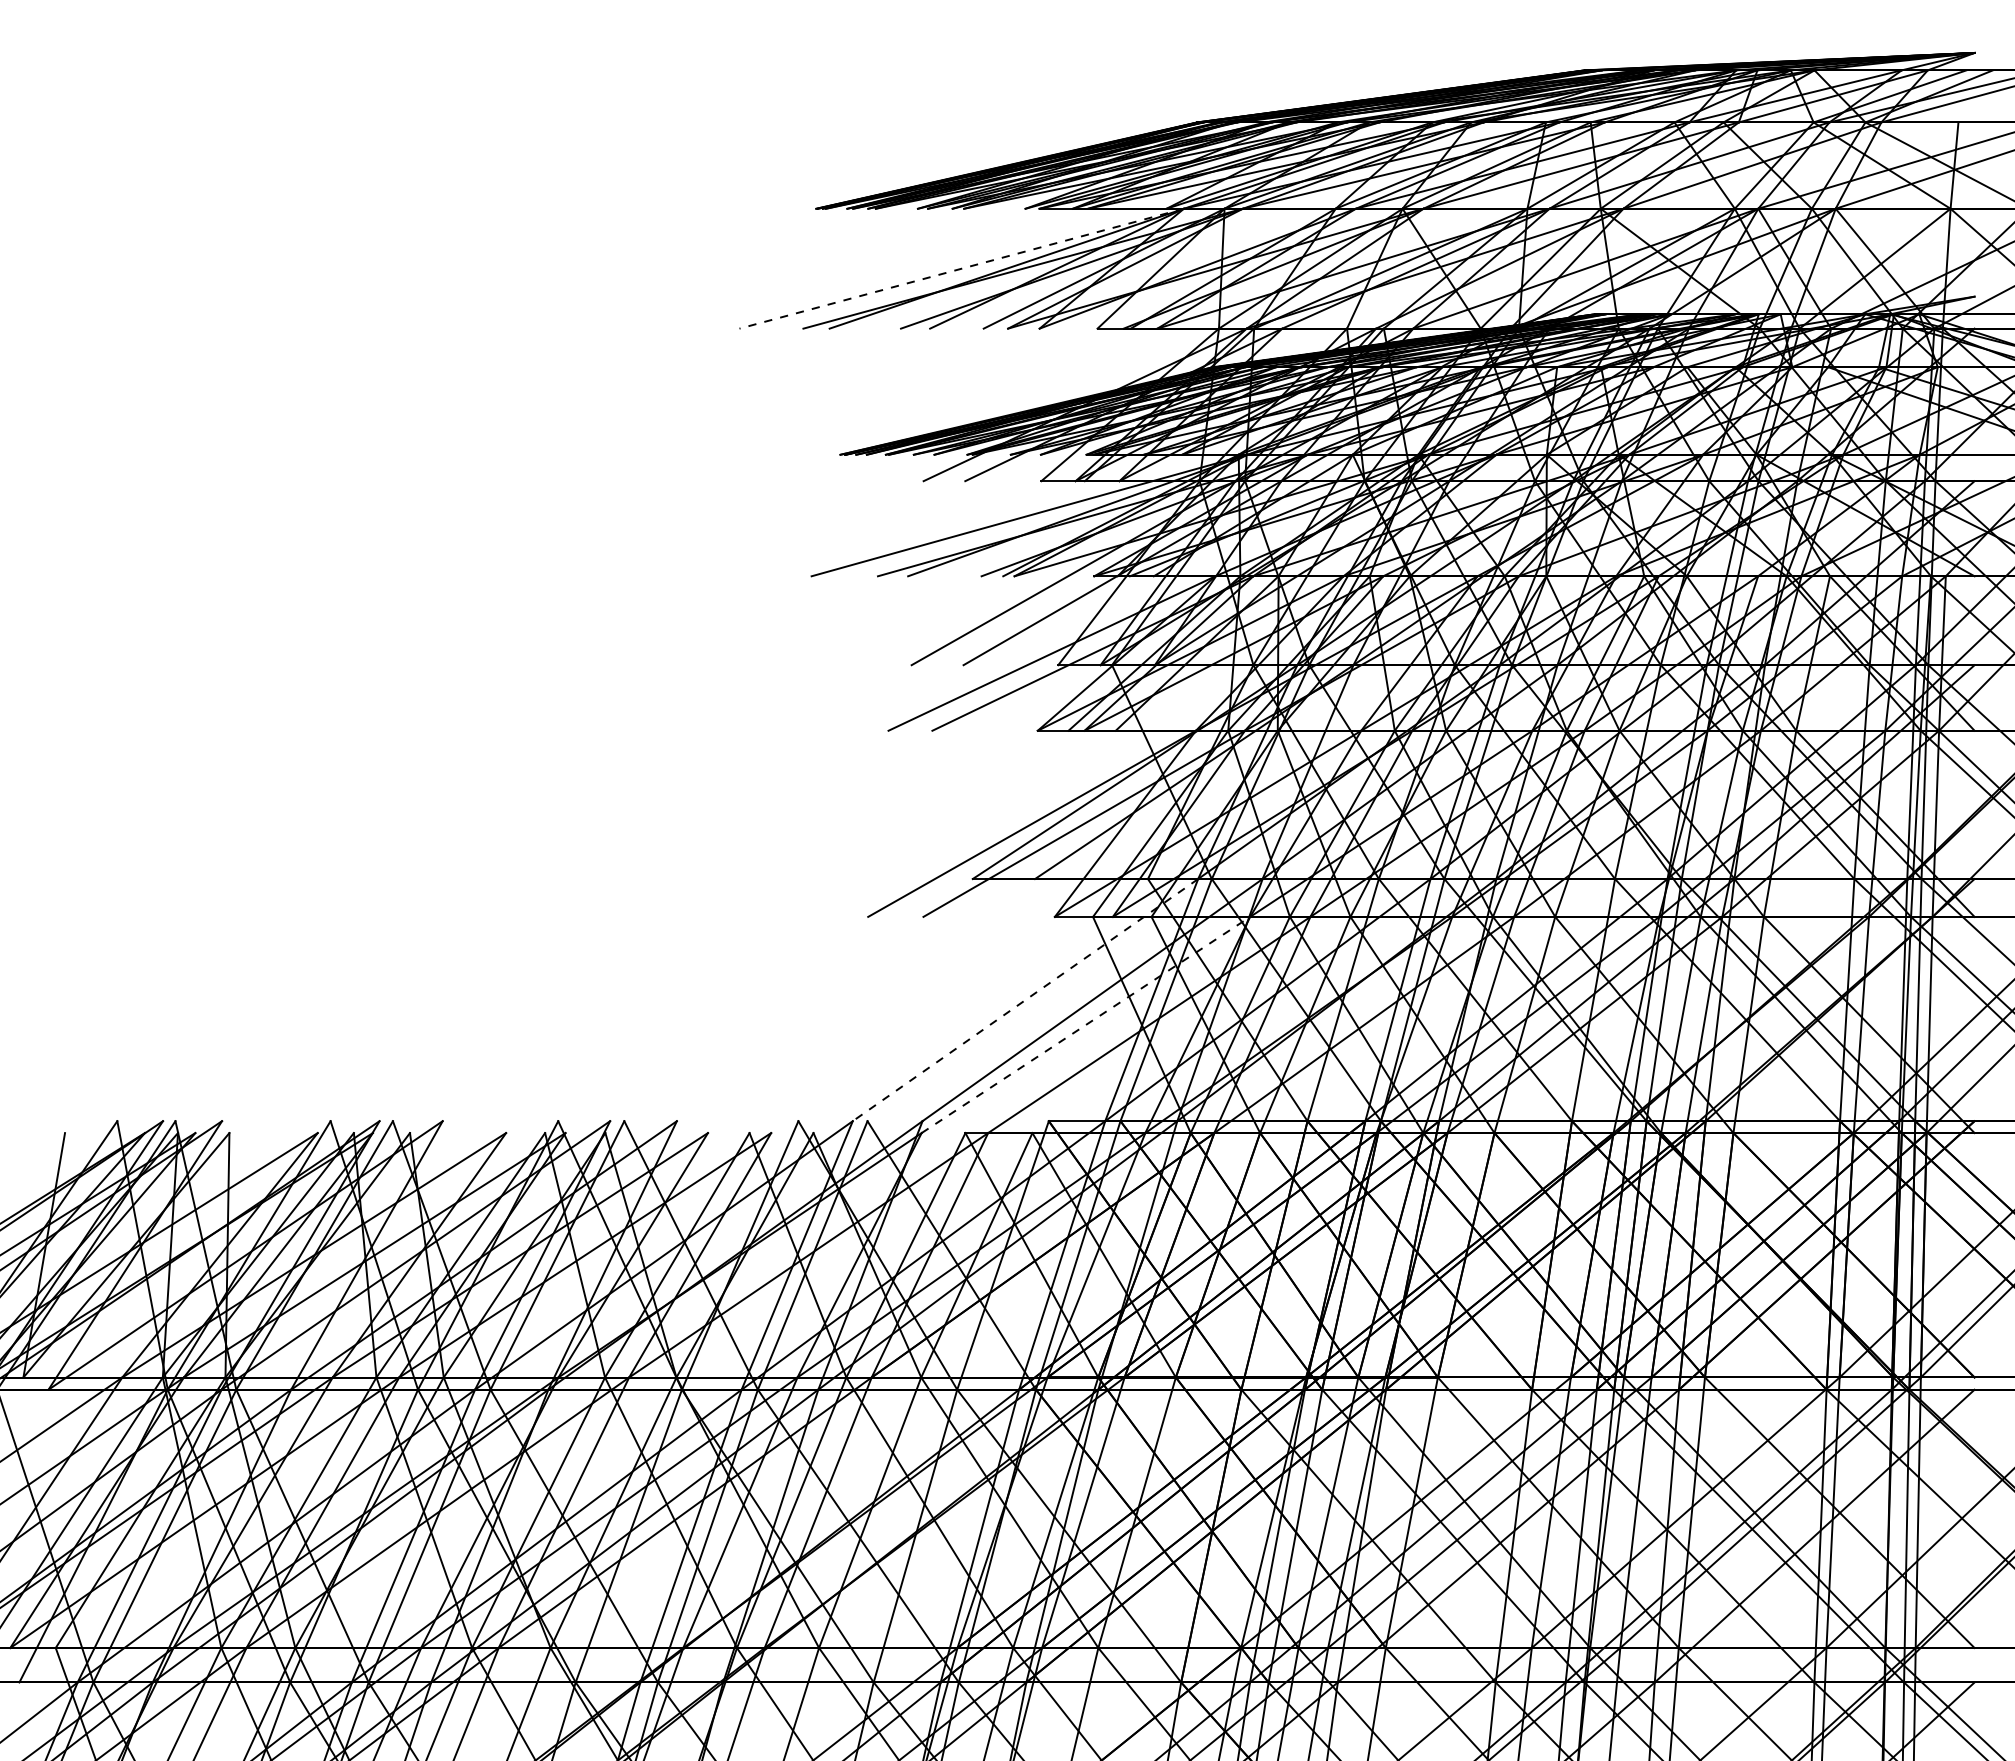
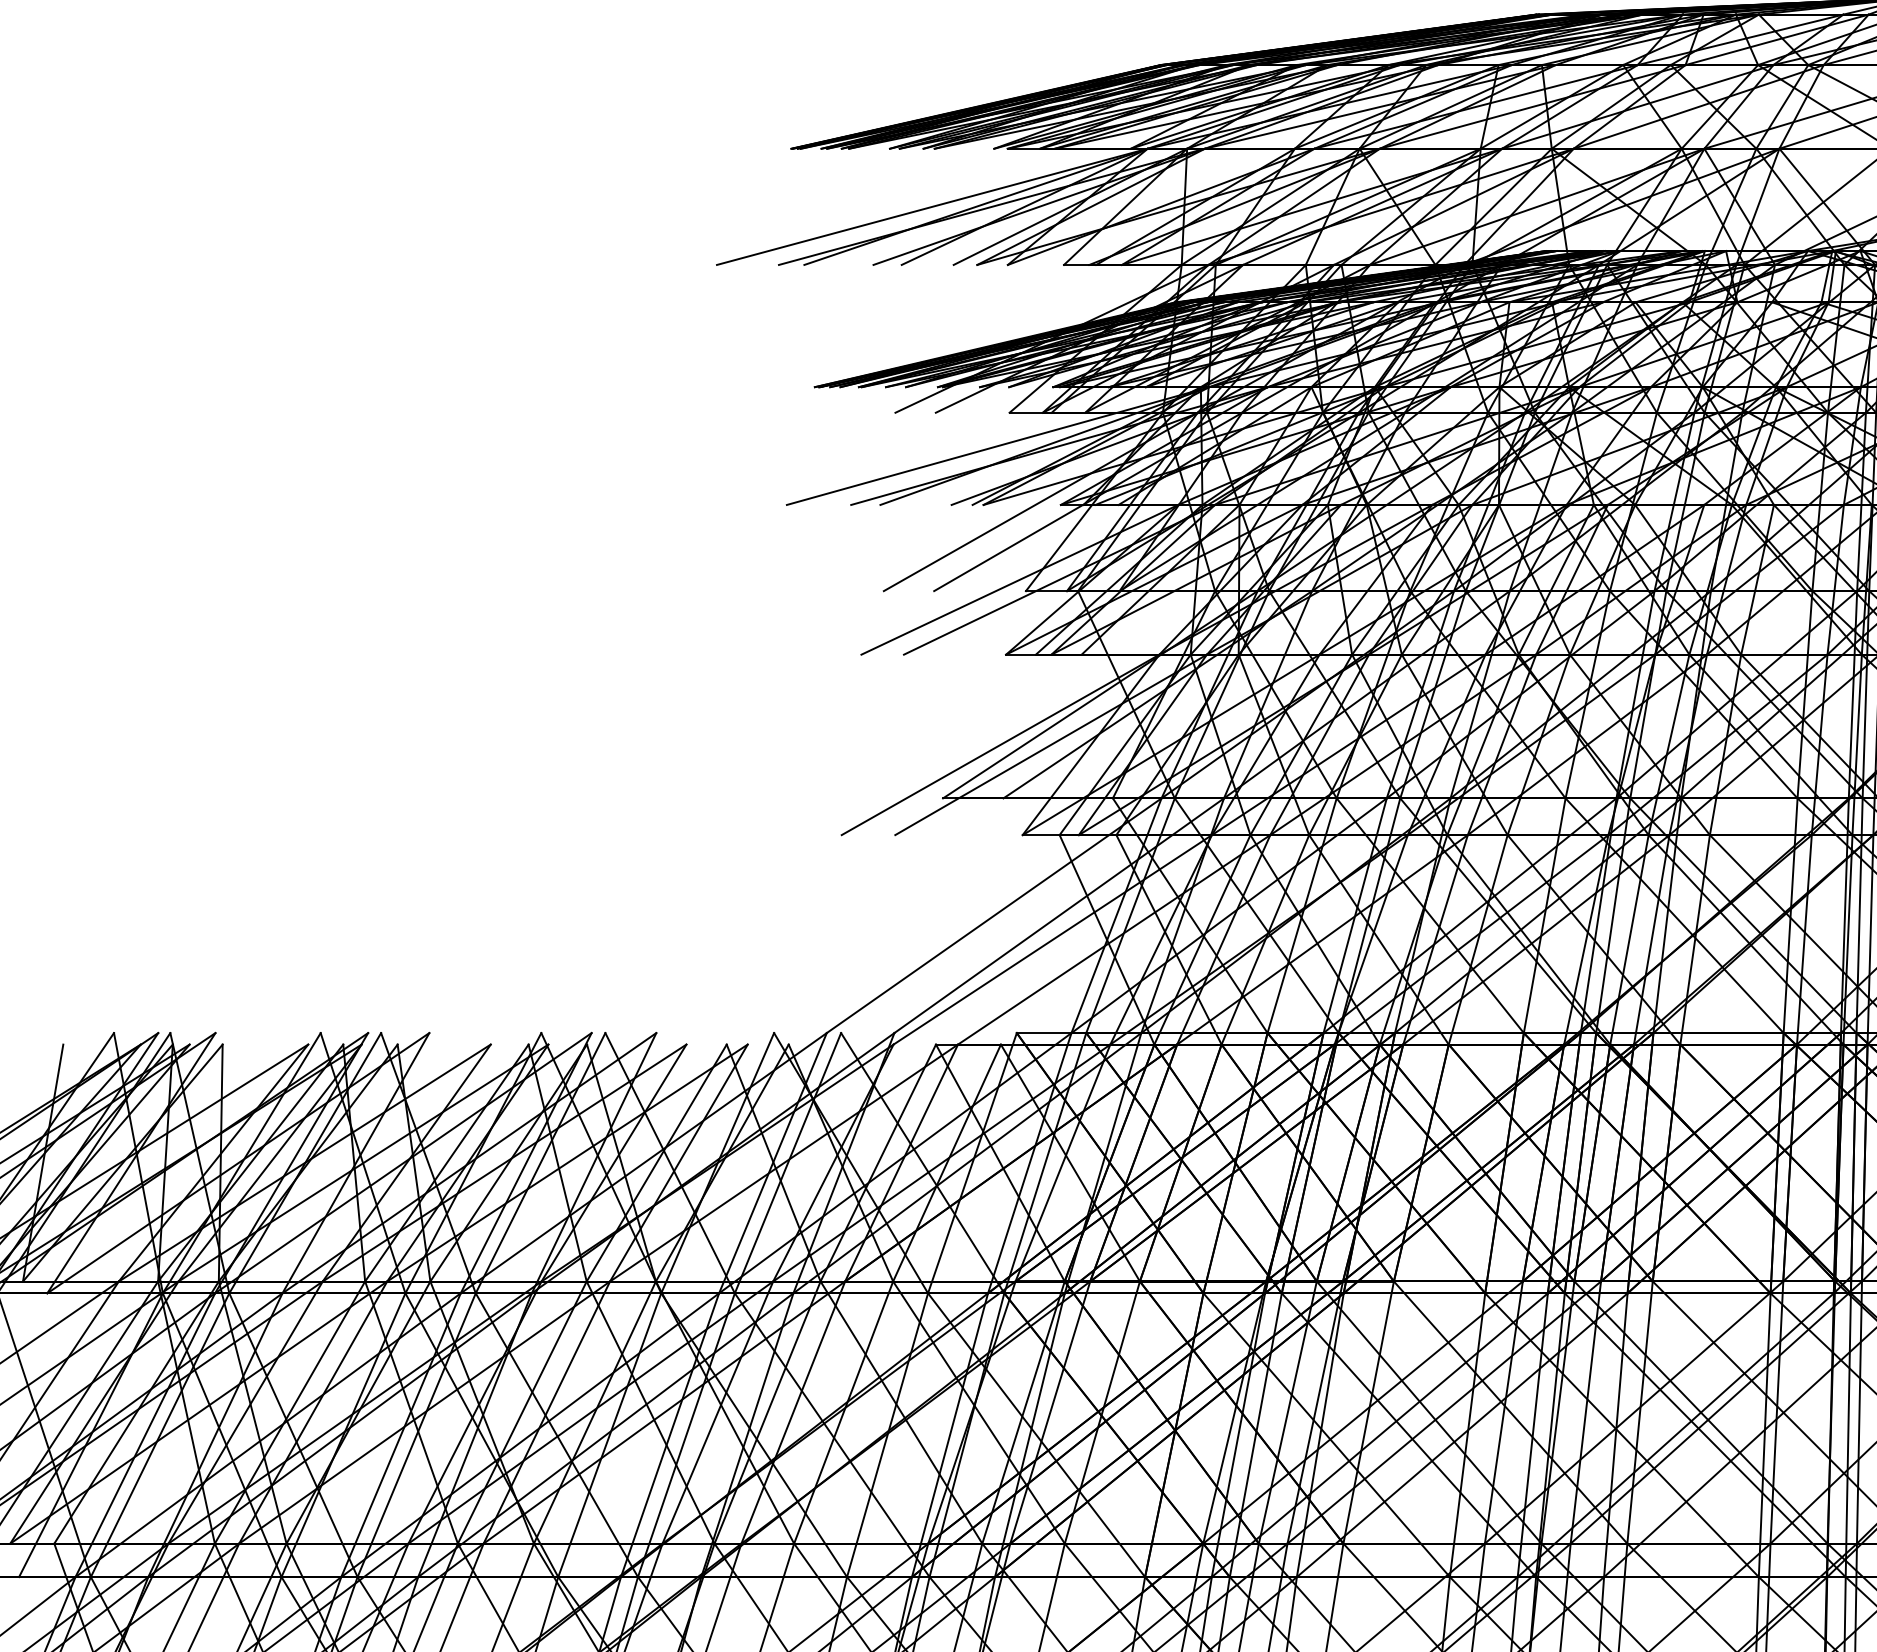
line: (961, 268) -> (932, 206), dashed -> solid
line: (1025, 1000) -> (994, 916), dashed -> solid
line: (1085, 1024) -> (1052, 939), dashed -> solid

